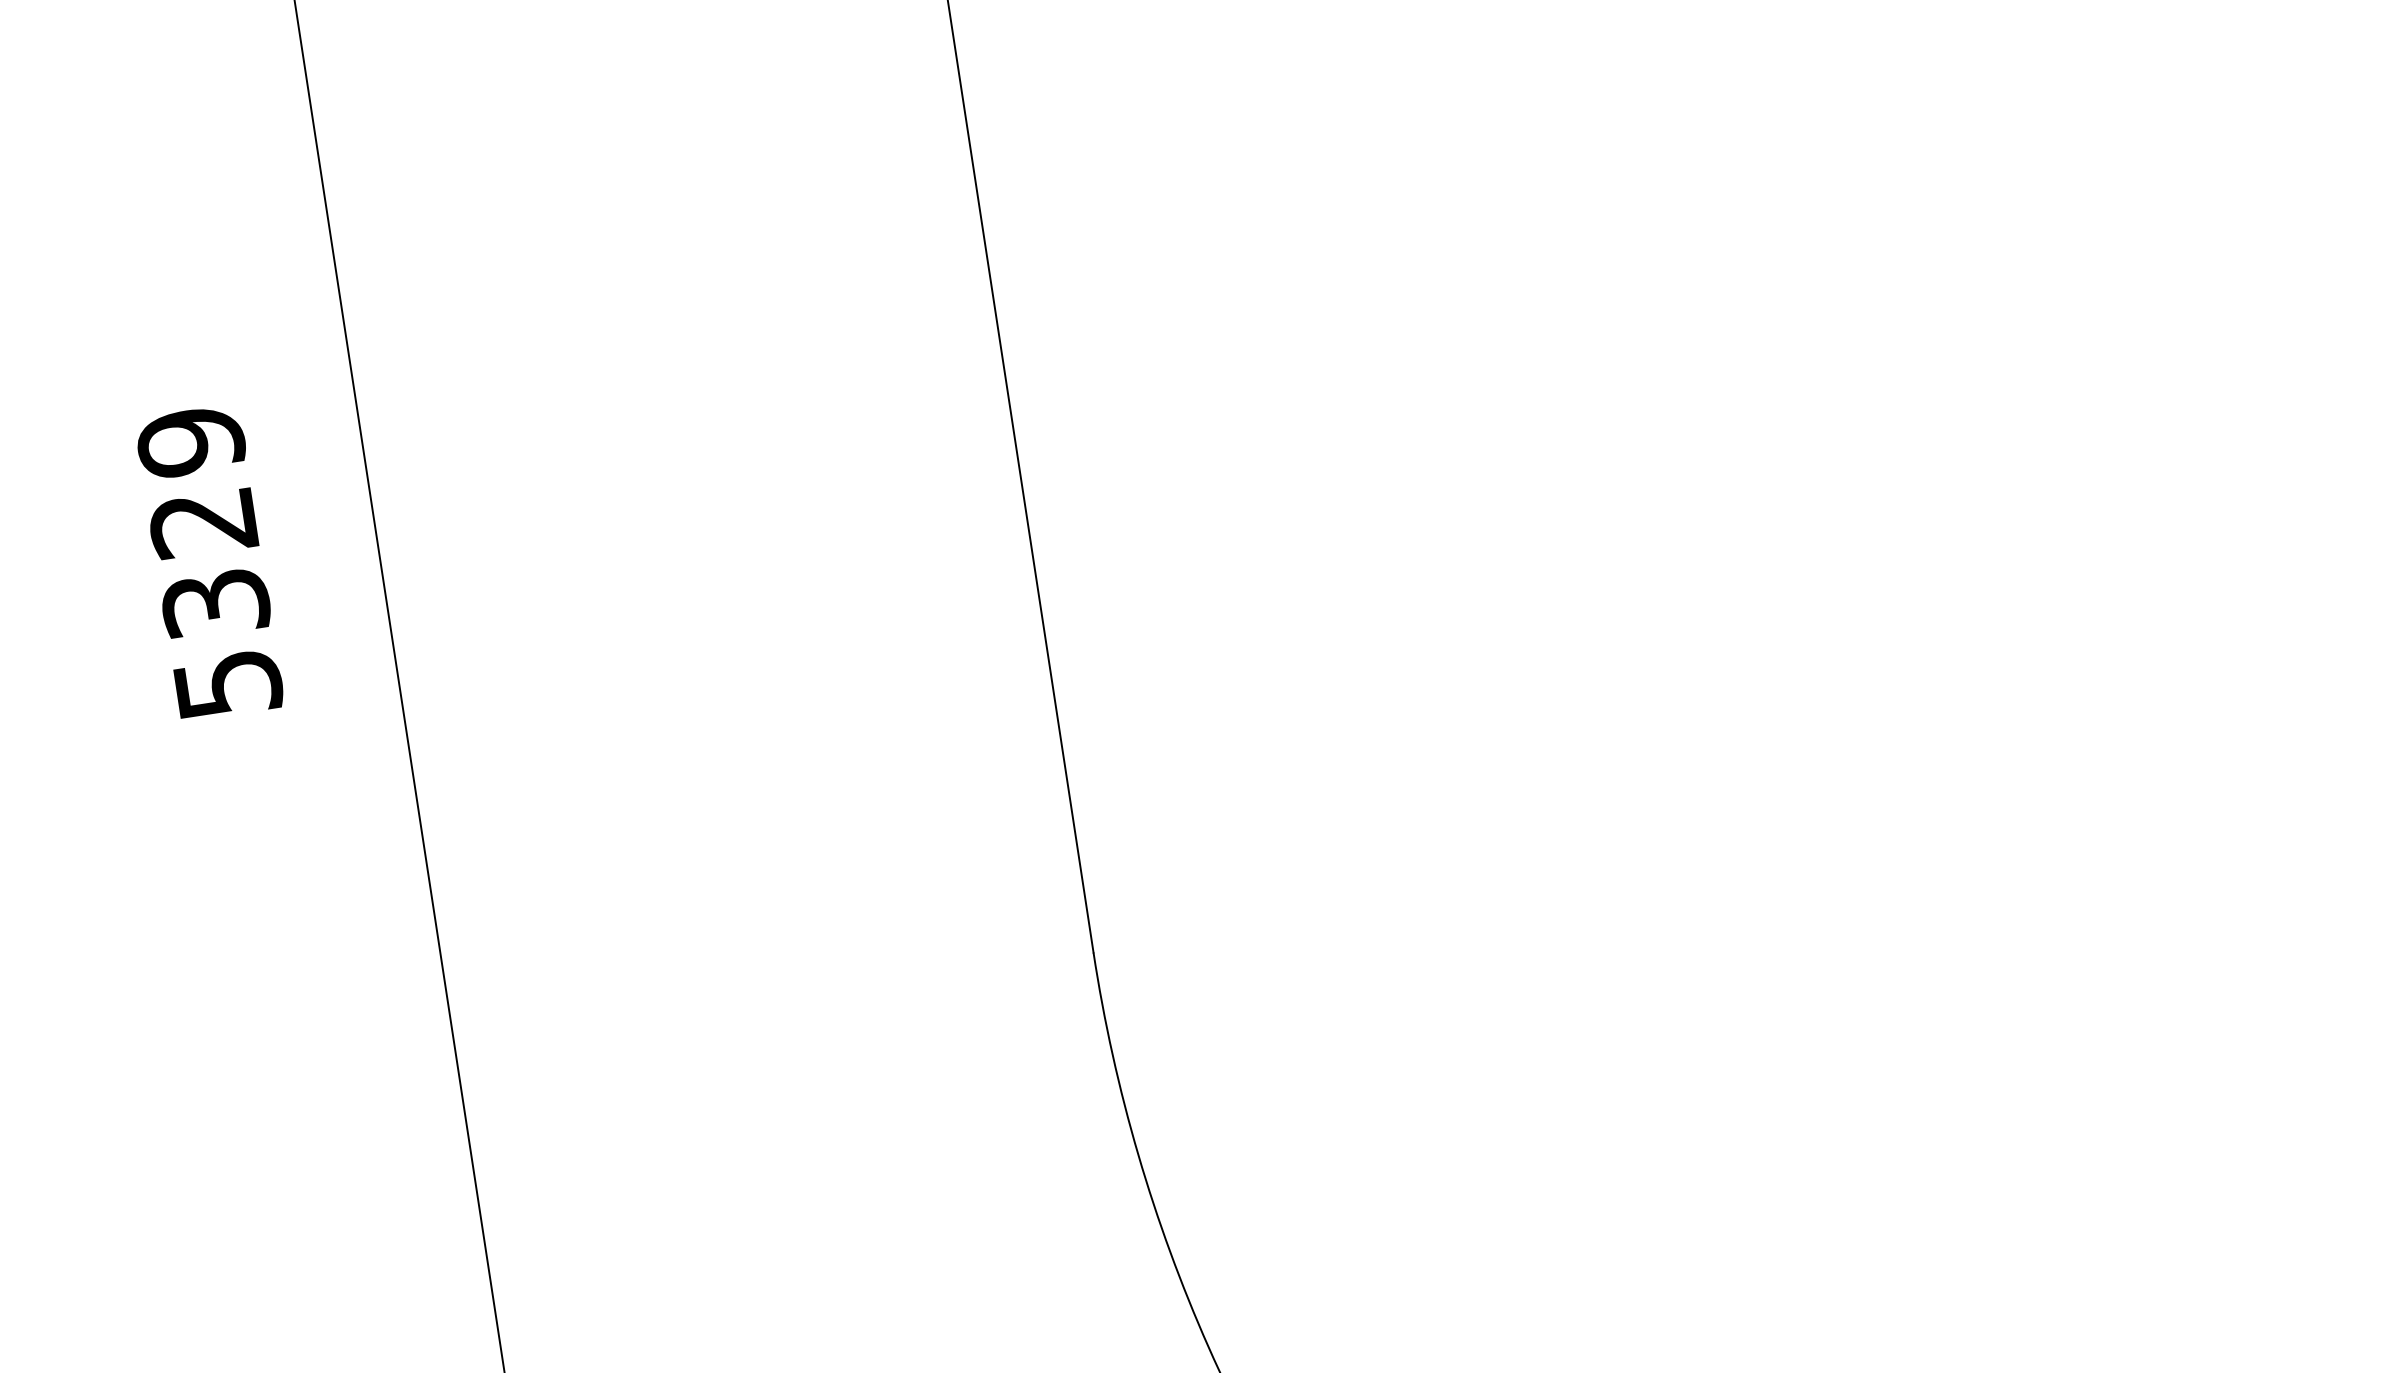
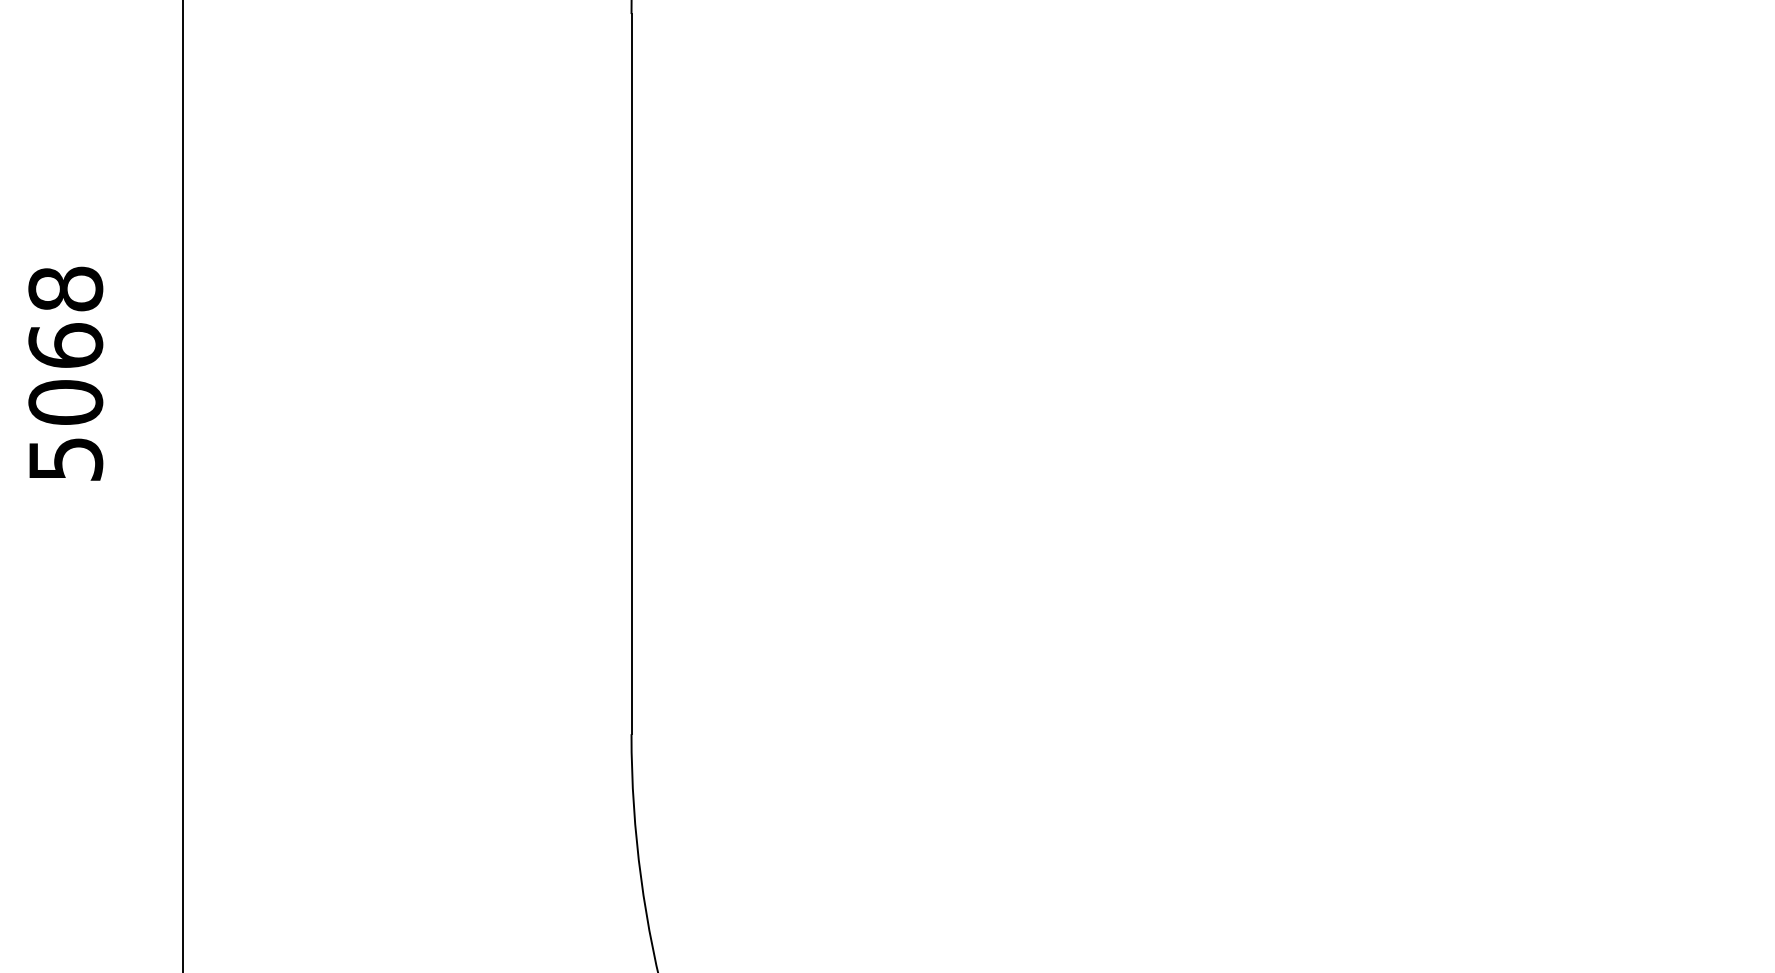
text: (202, 522) -> (65, 345), 5329 -> 5068

